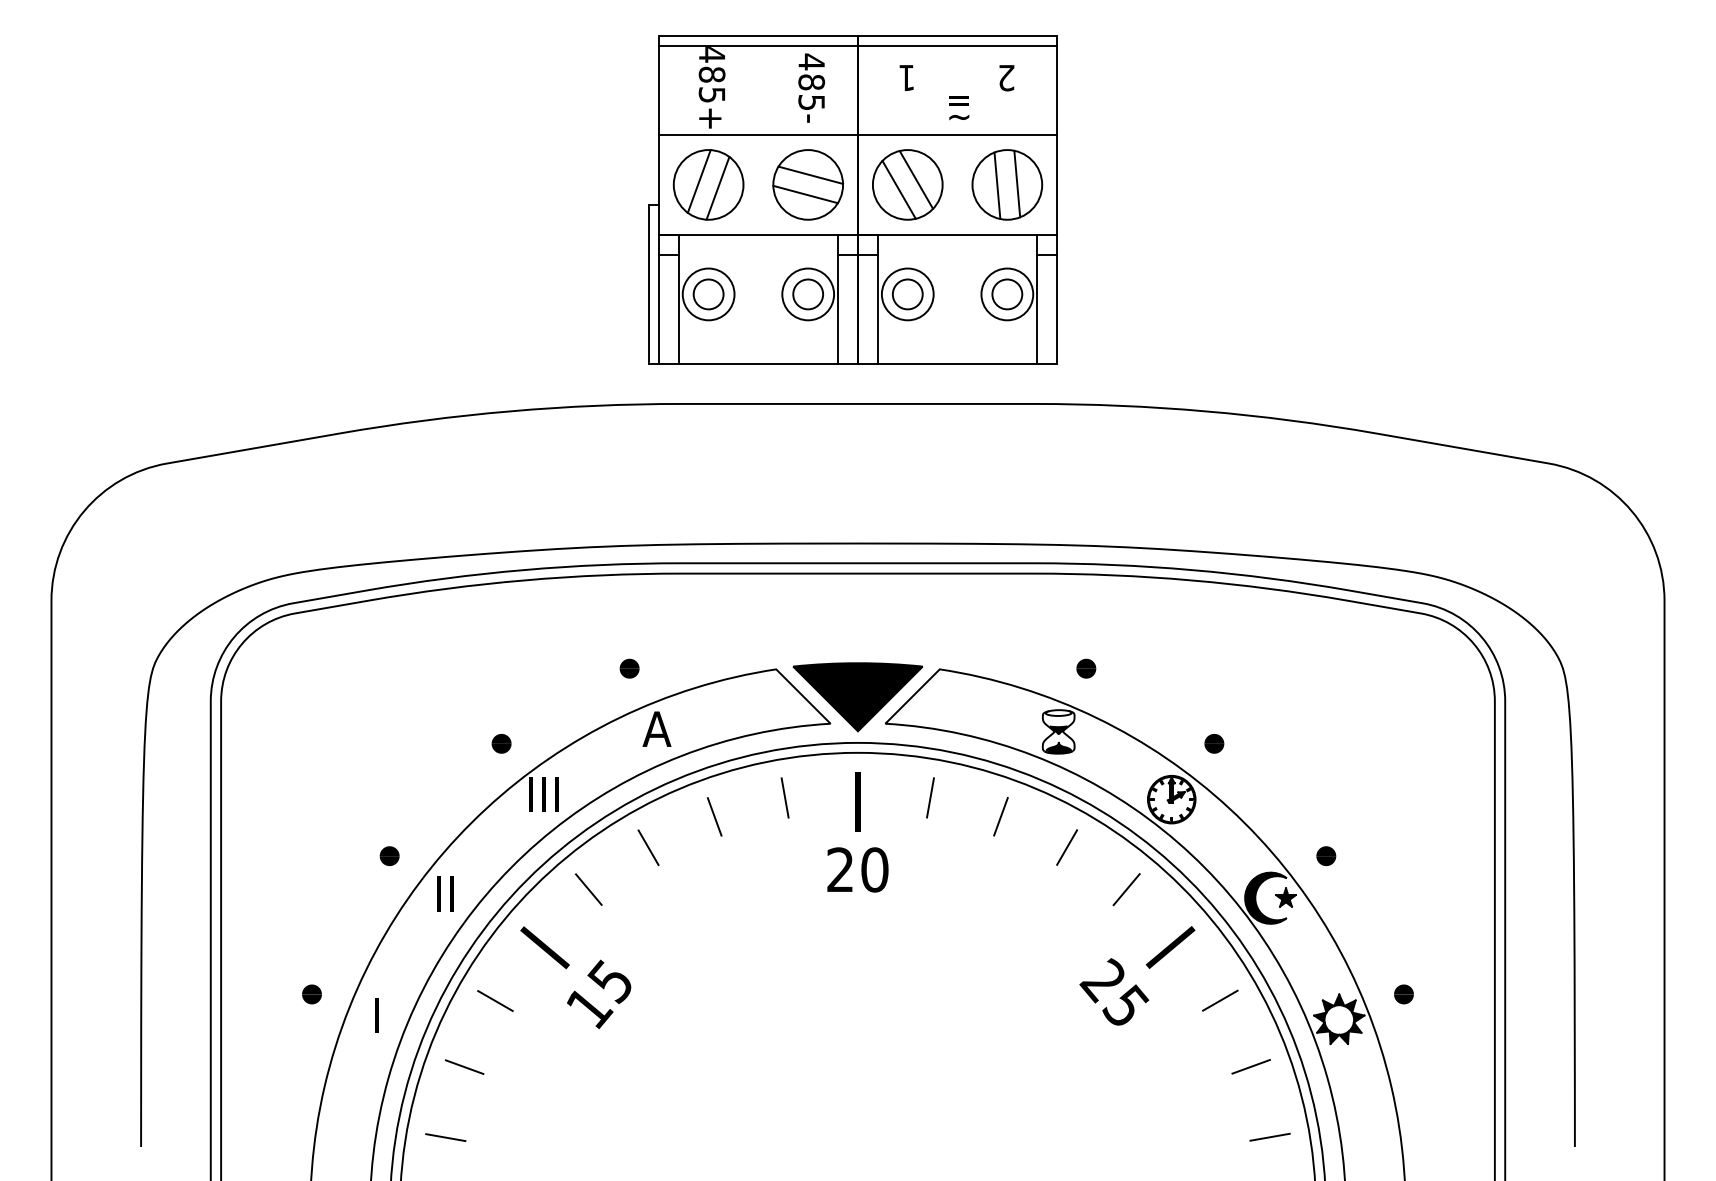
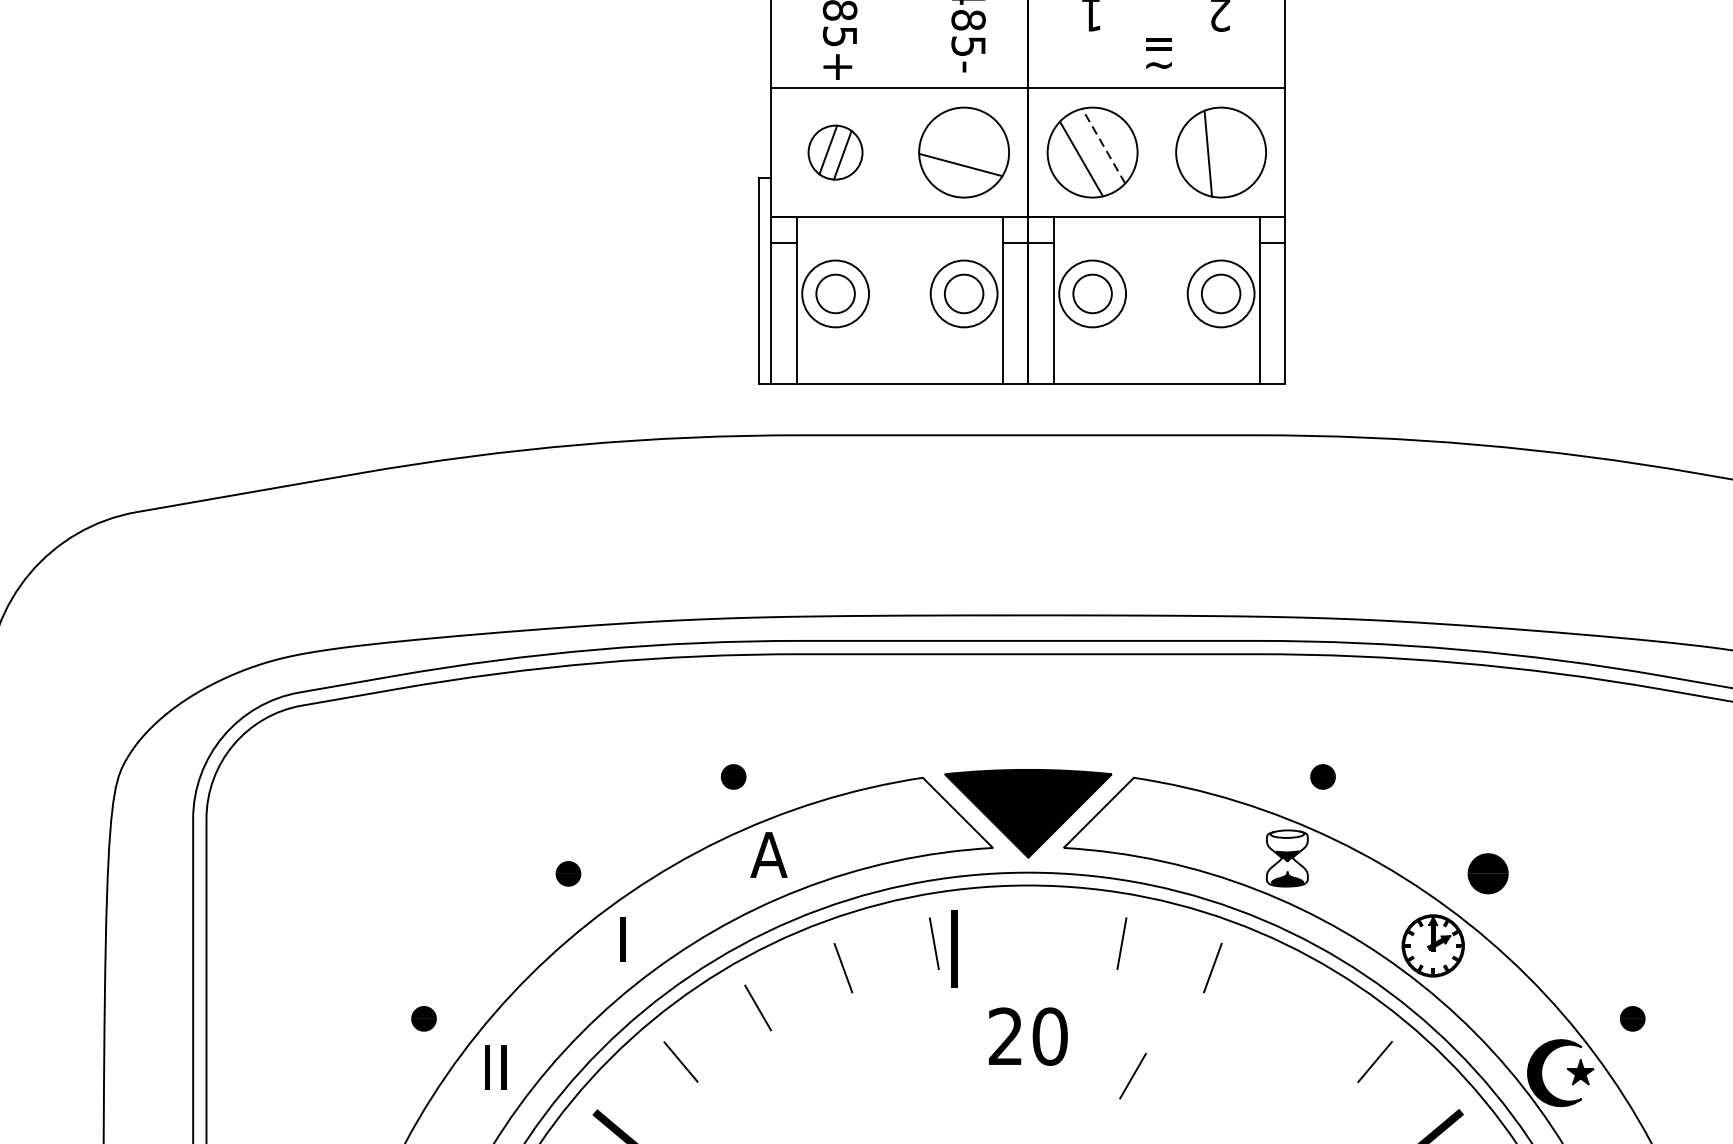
line: (810, 174) -> (967, 139), removed
line: (916, 179) -> (1103, 145), solid -> dashed
line: (1017, 183) -> (1234, 150), removed
part: (708, 184) -> (835, 152), size x0.6
part: (1214, 743) -> (1488, 873), size x1.6
text: (543, 794) -> (622, 939), III -> I
line: (857, 801) -> (954, 948), moved
line: (1066, 847) -> (1132, 1076), moved

